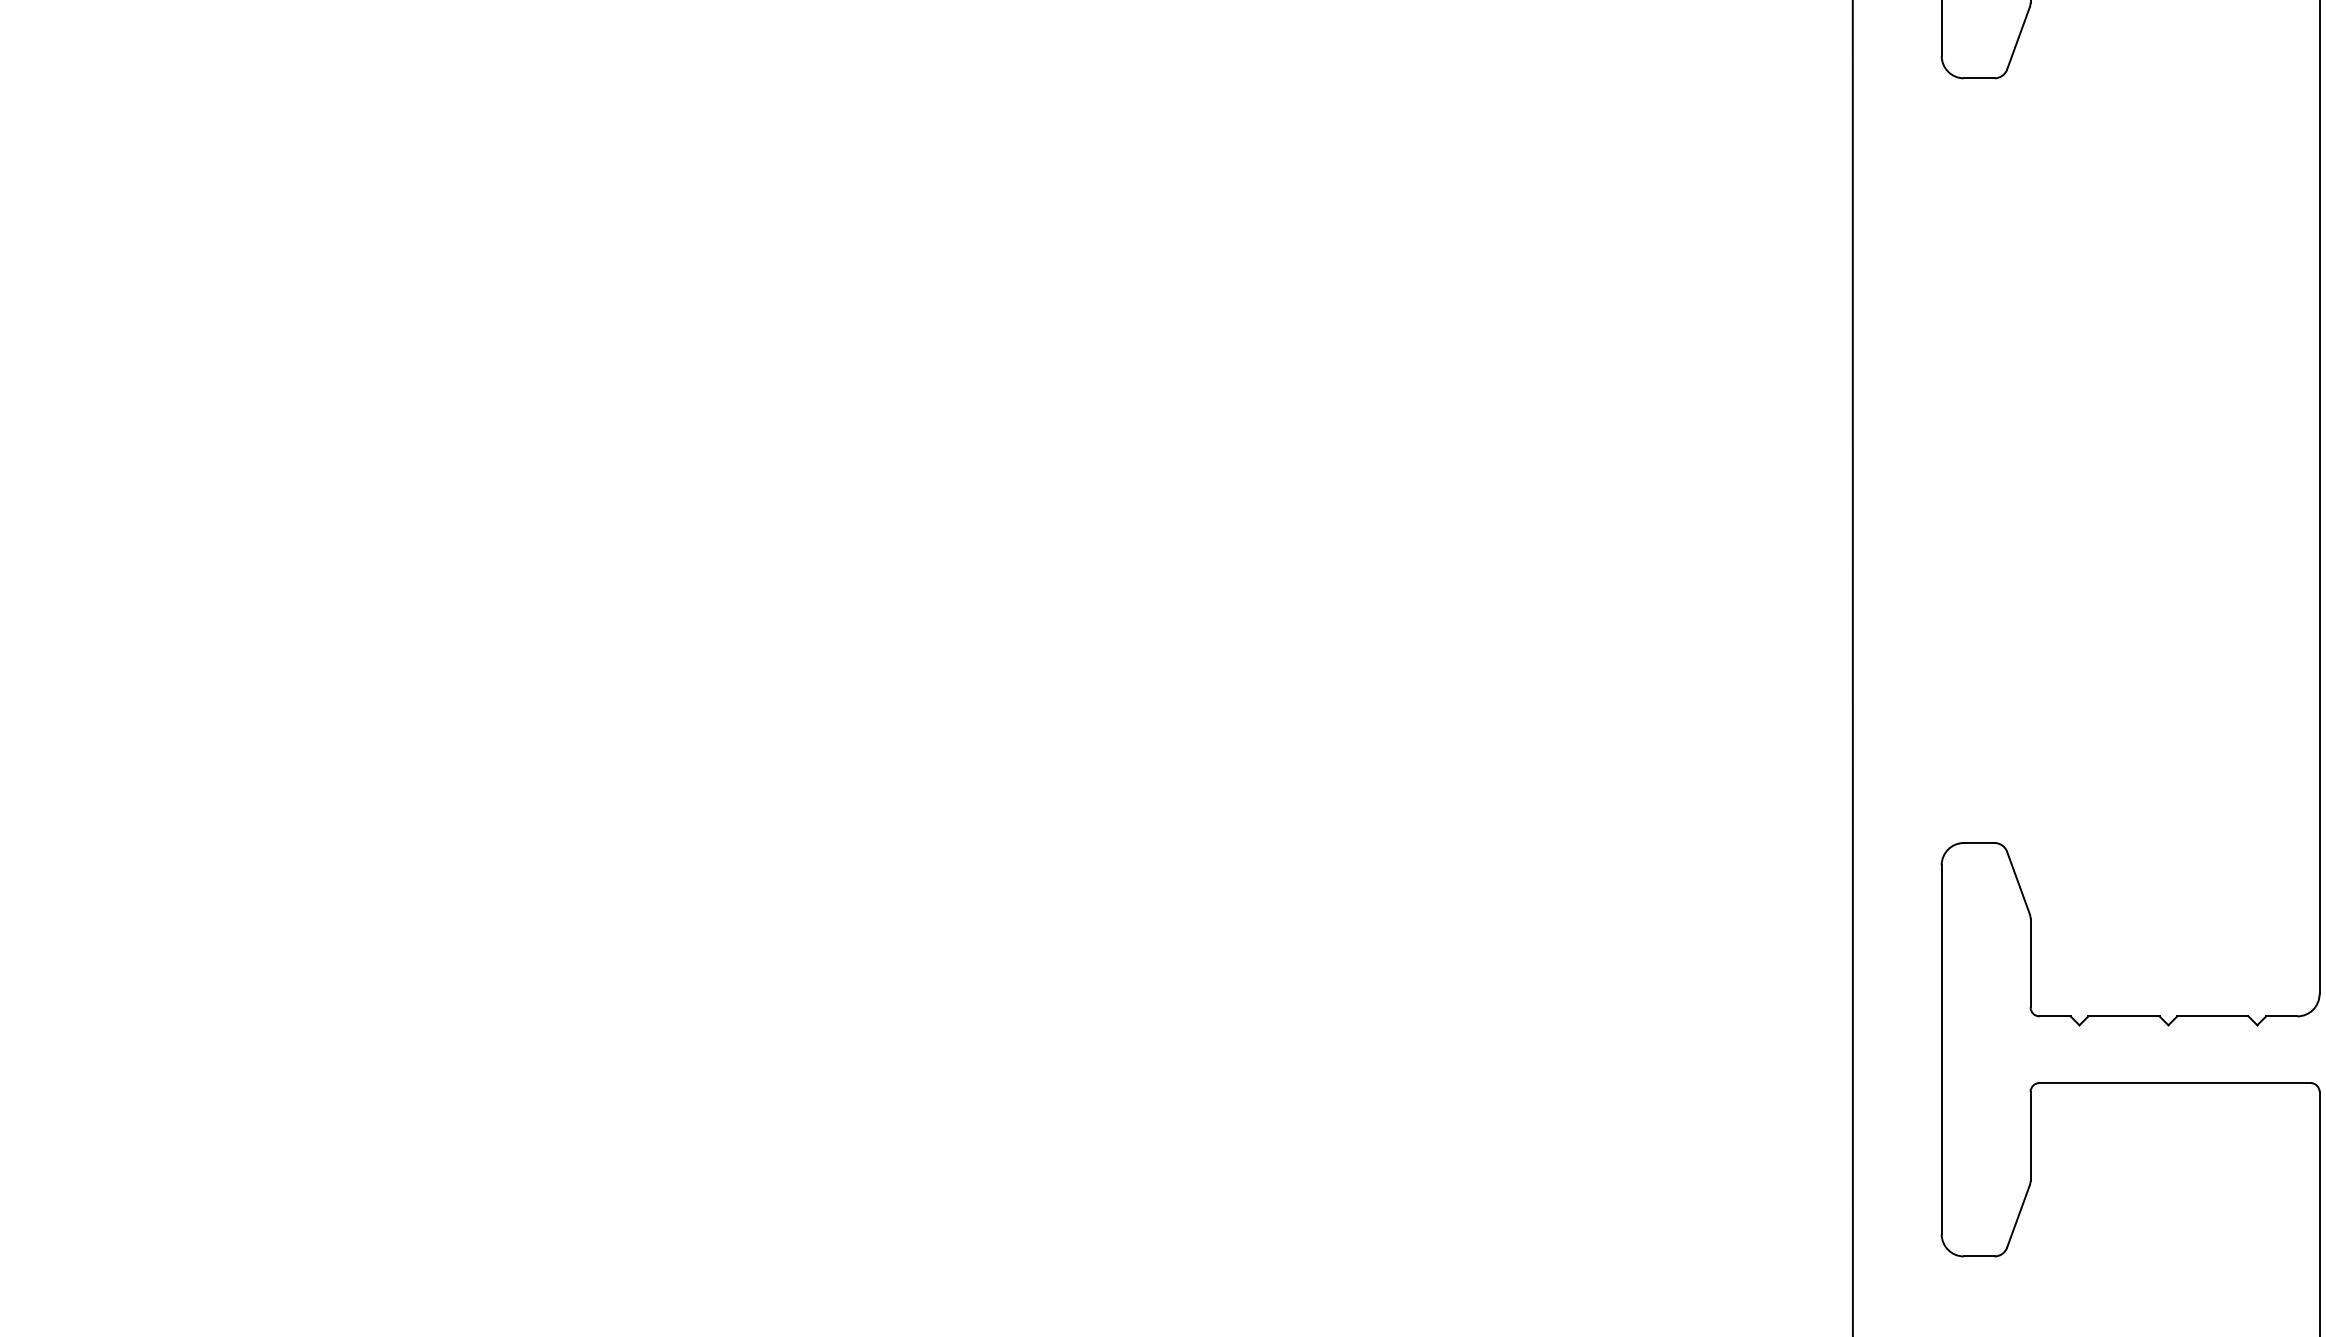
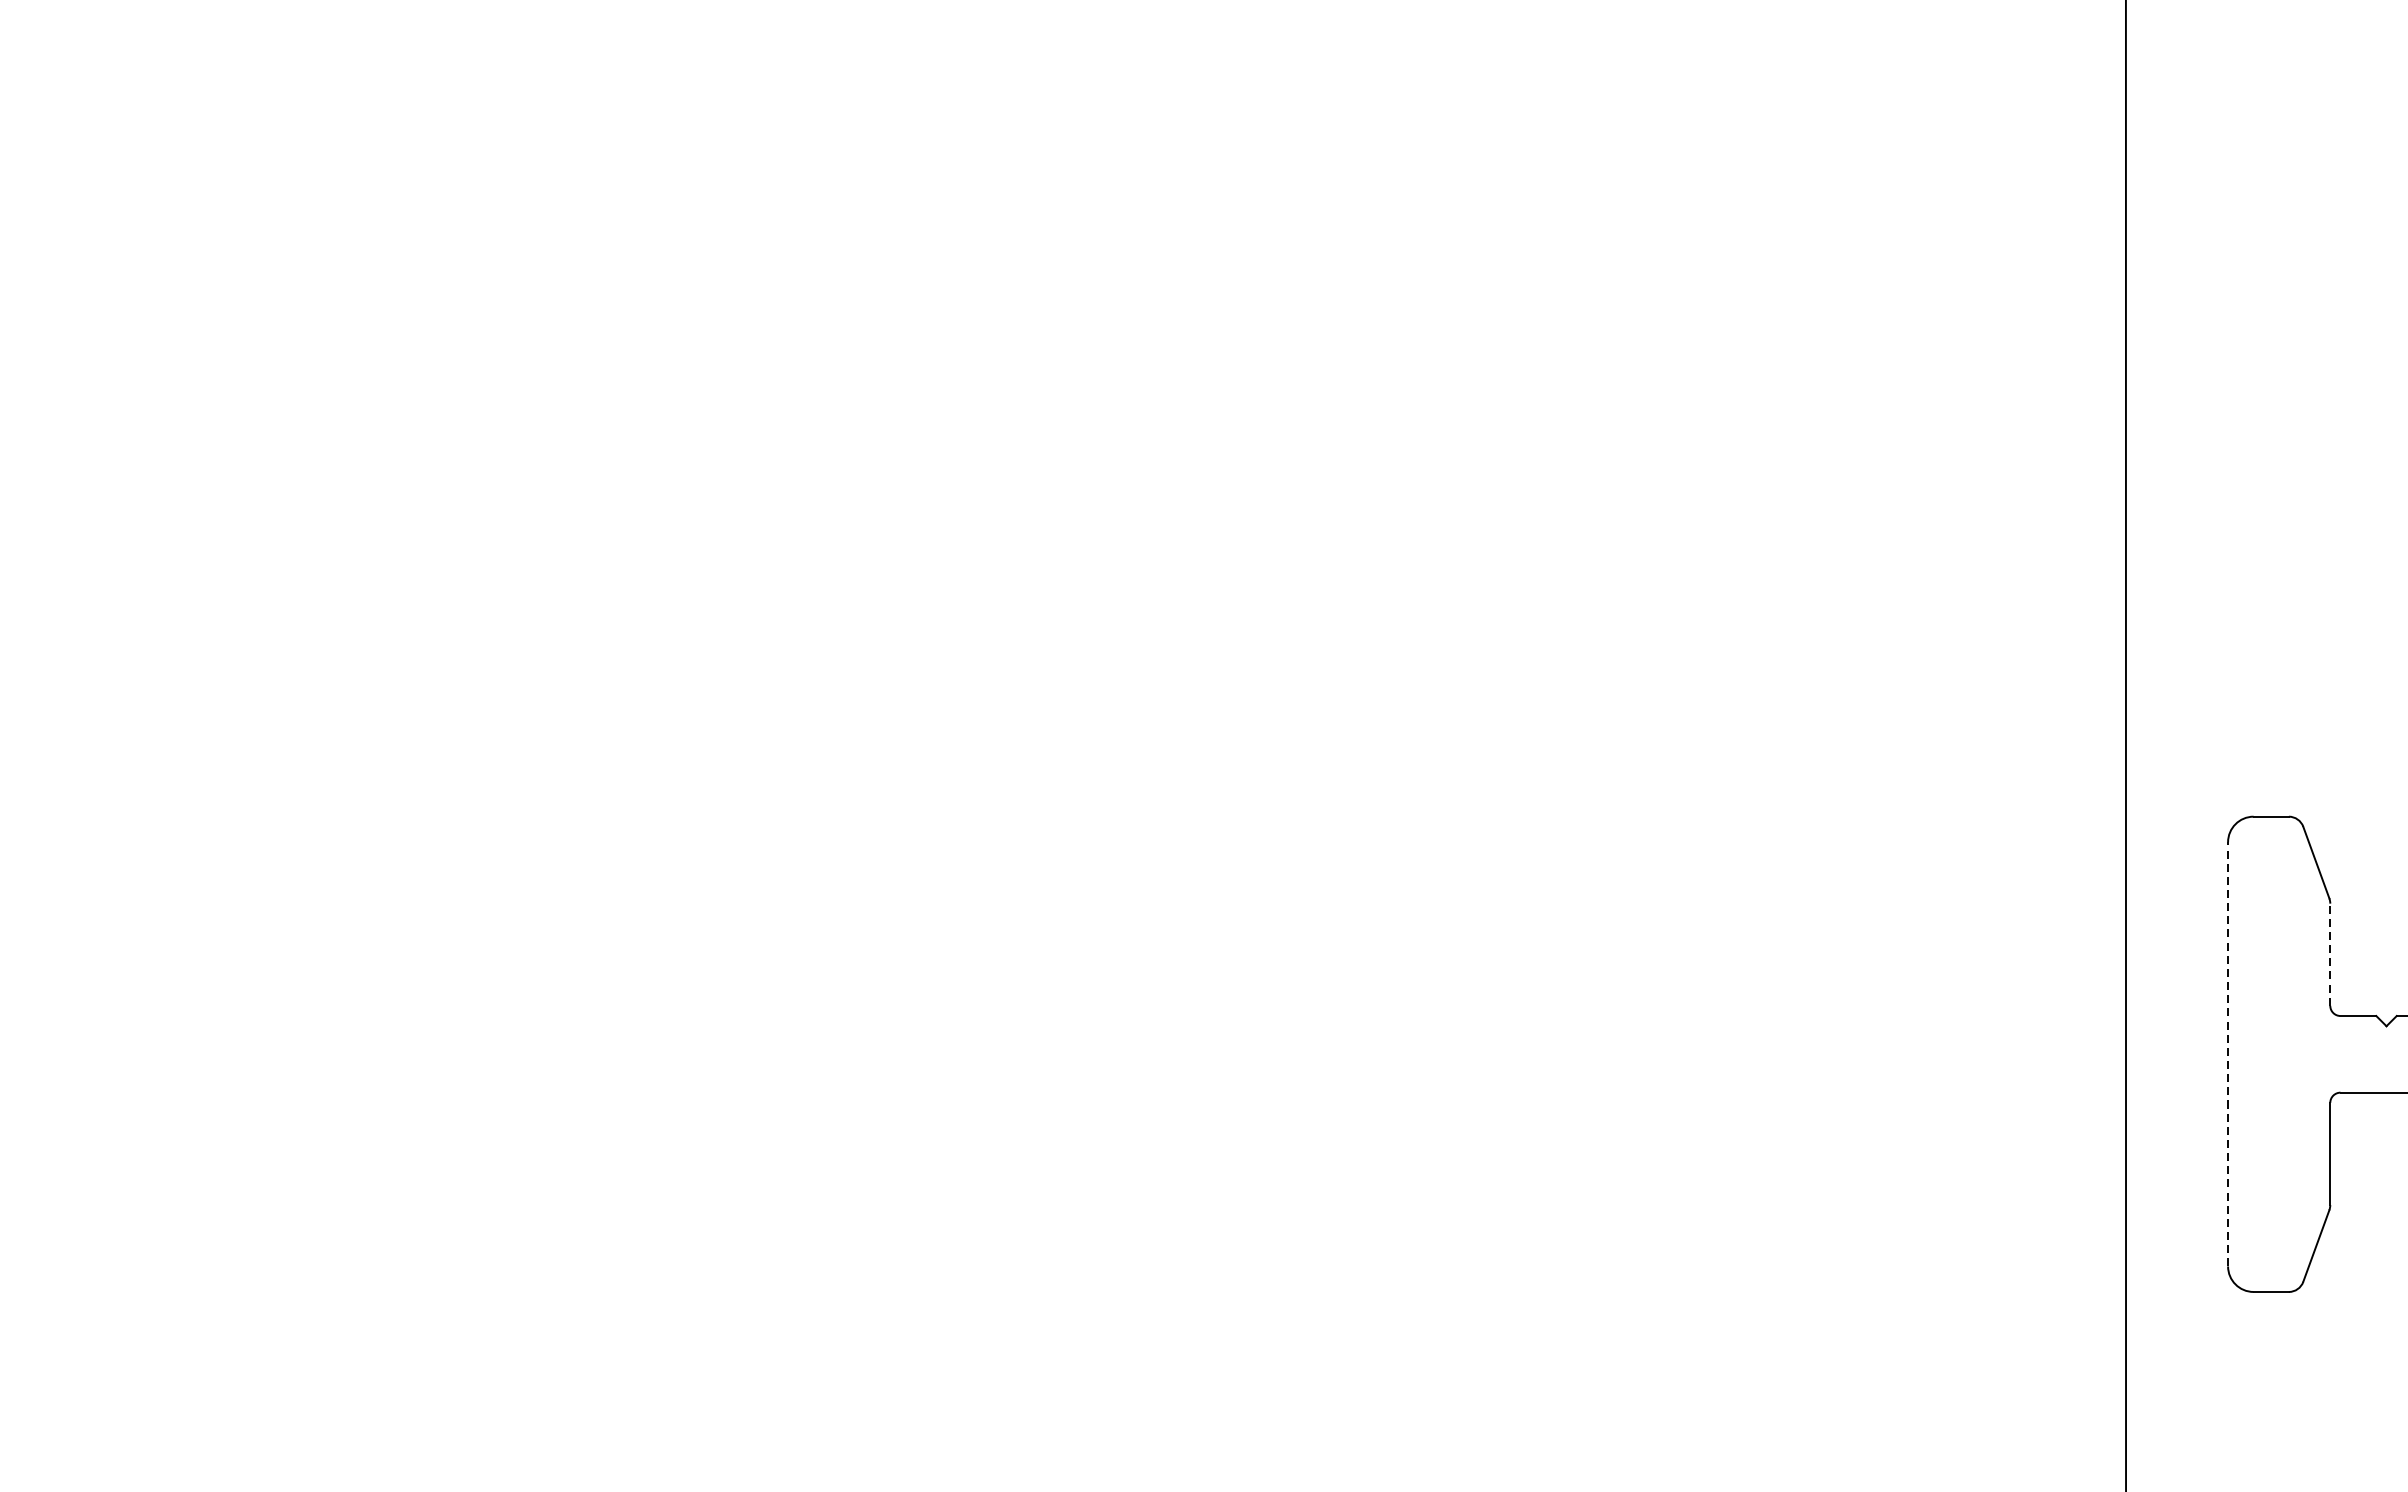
line: (2030, 962) -> (2330, 954), solid -> dashed
line: (1941, 1049) -> (2227, 1054), solid -> dashed

